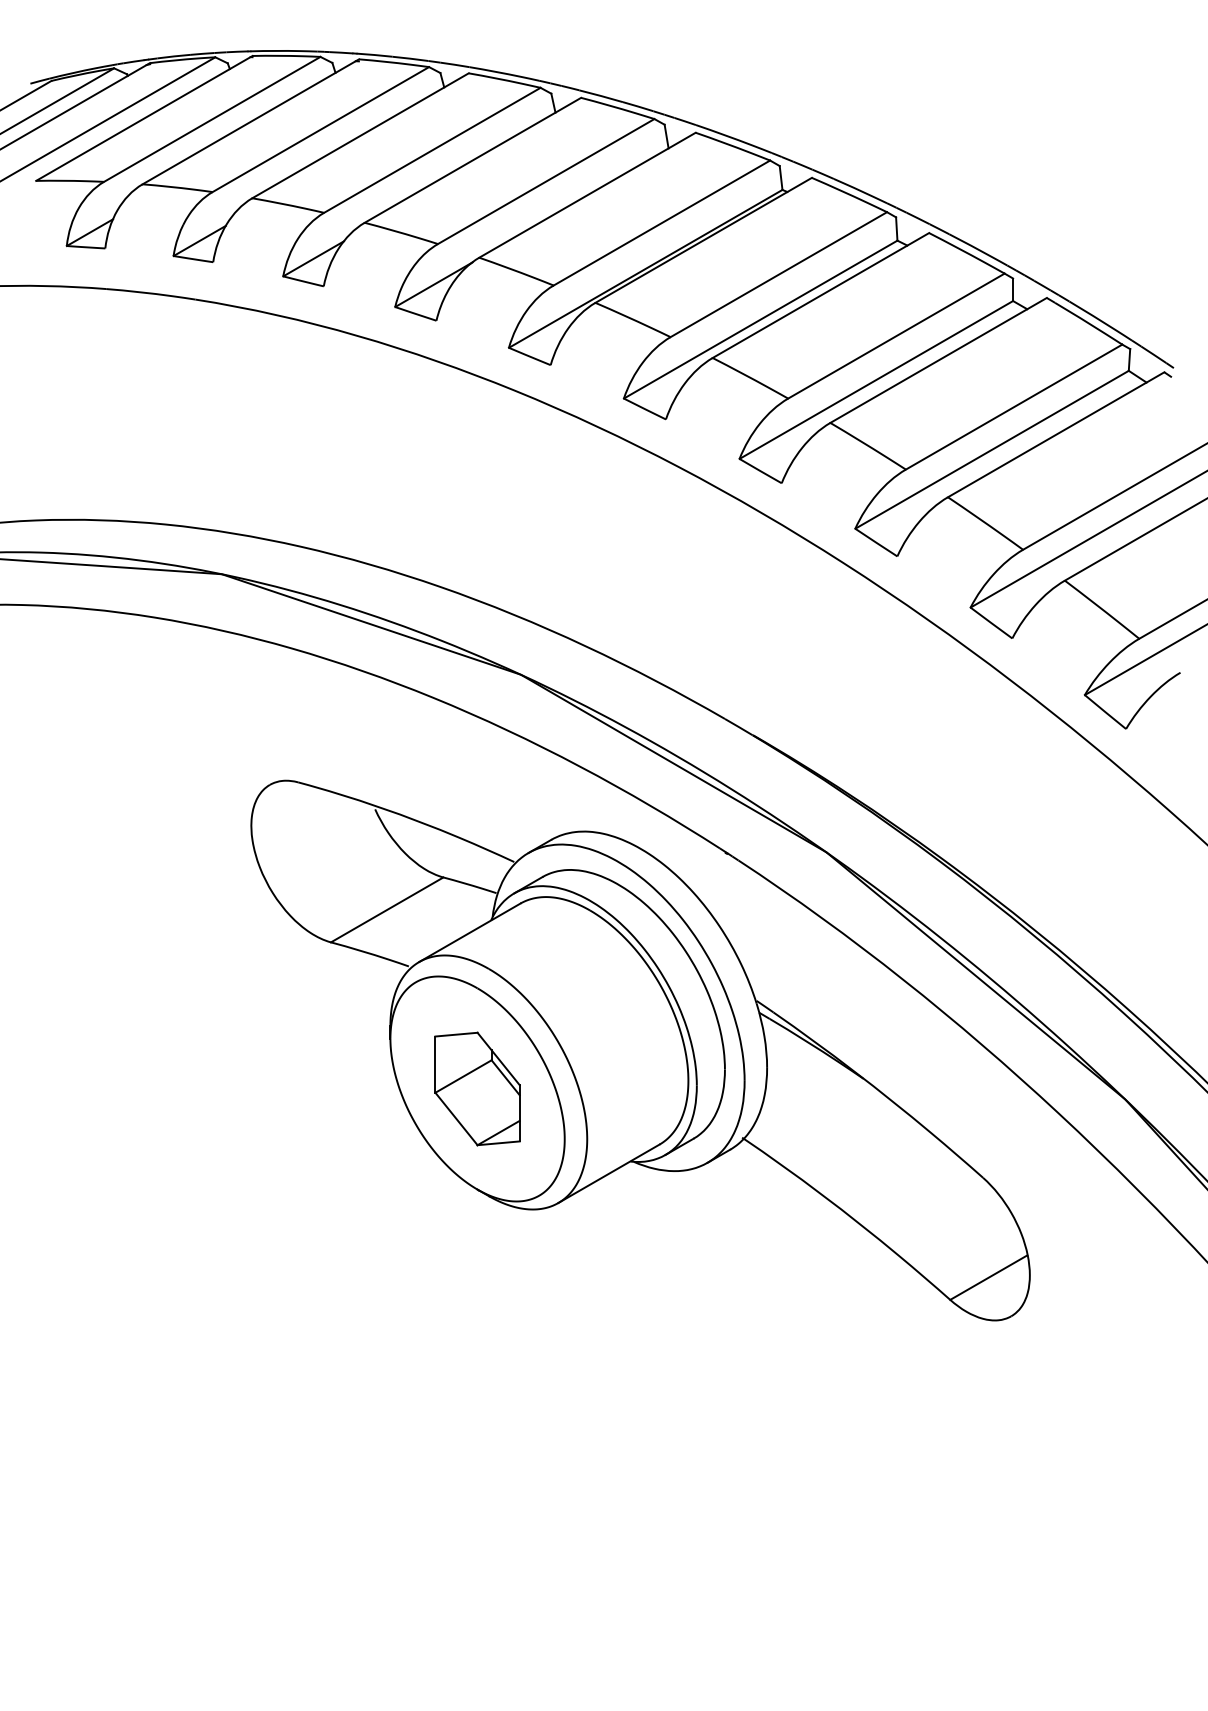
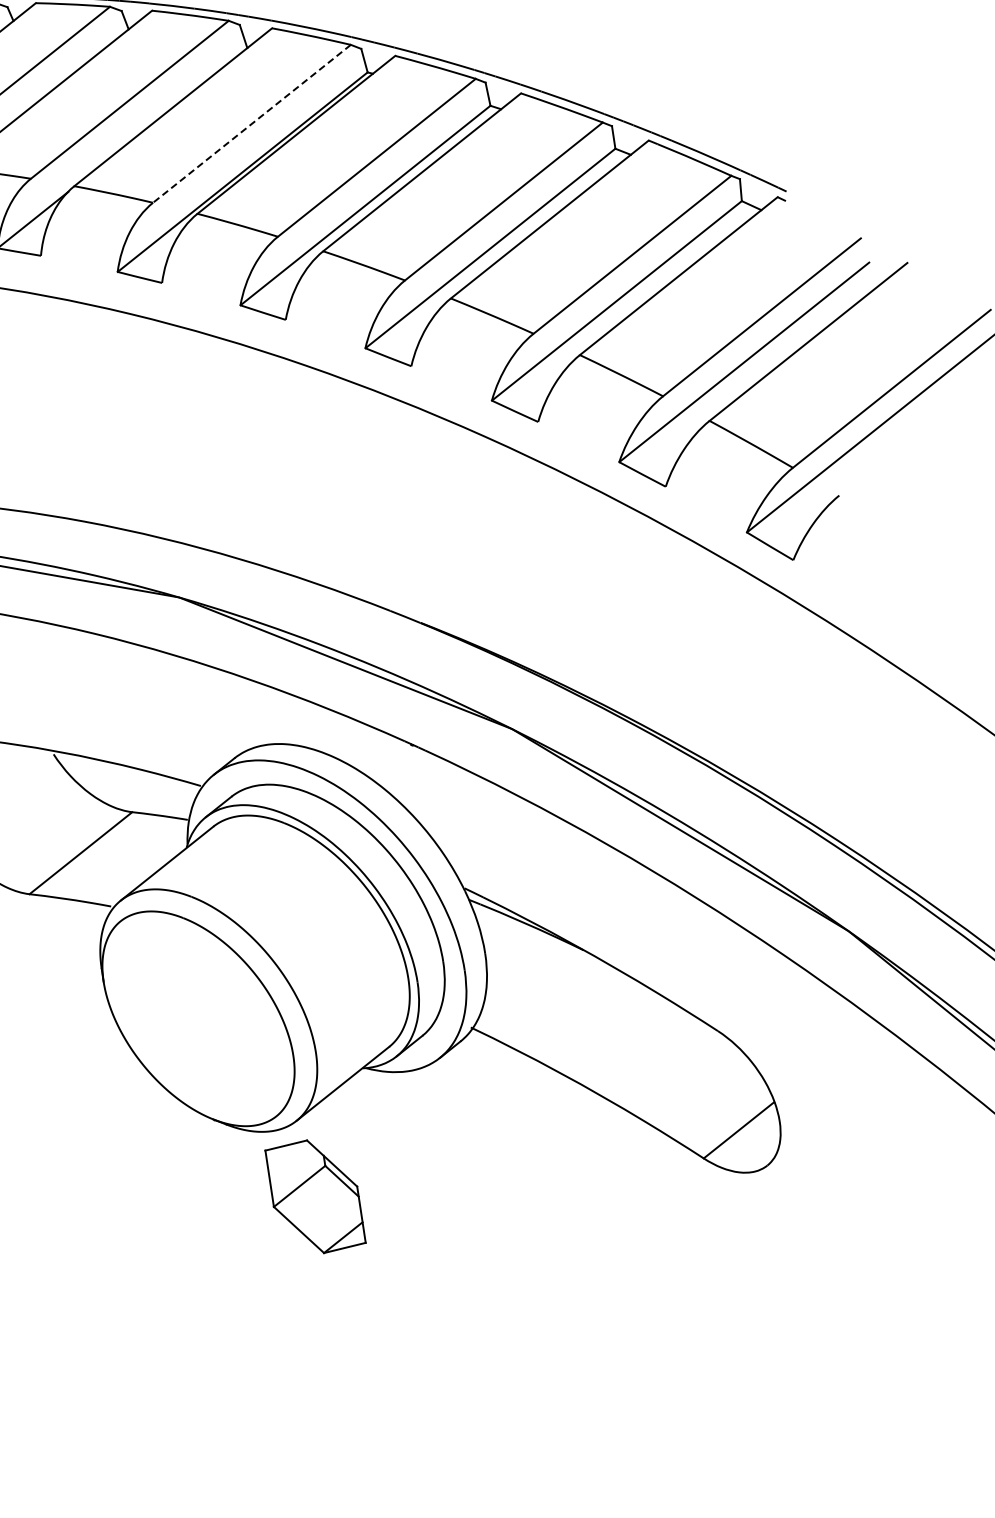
line: (661, 223) -> (251, 124), solid -> dashed
part: (477, 1088) -> (315, 1196), moved

